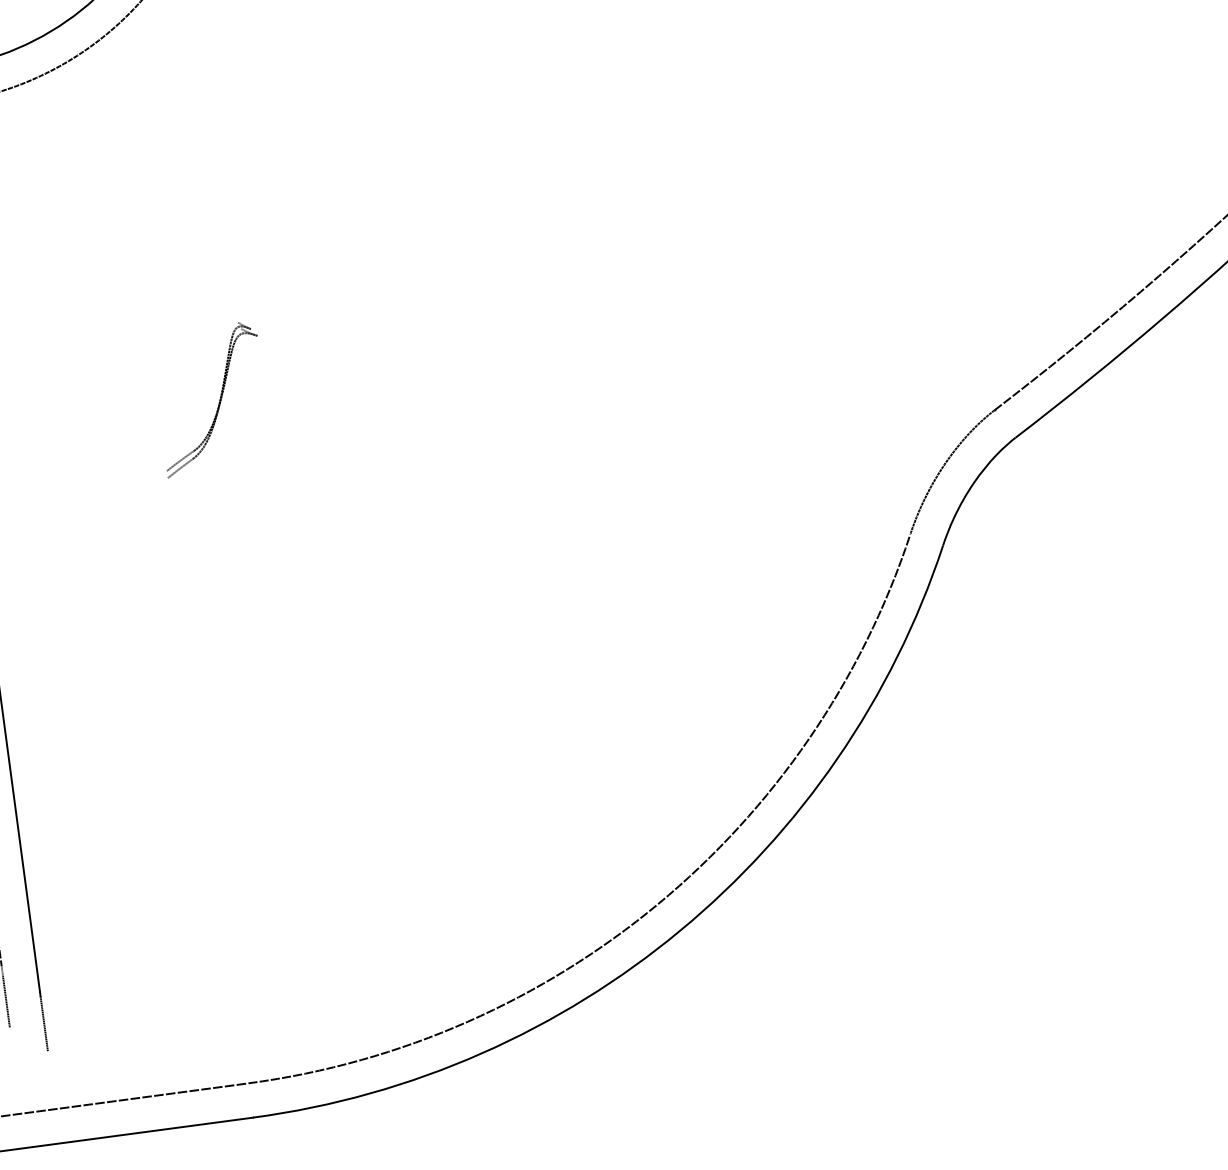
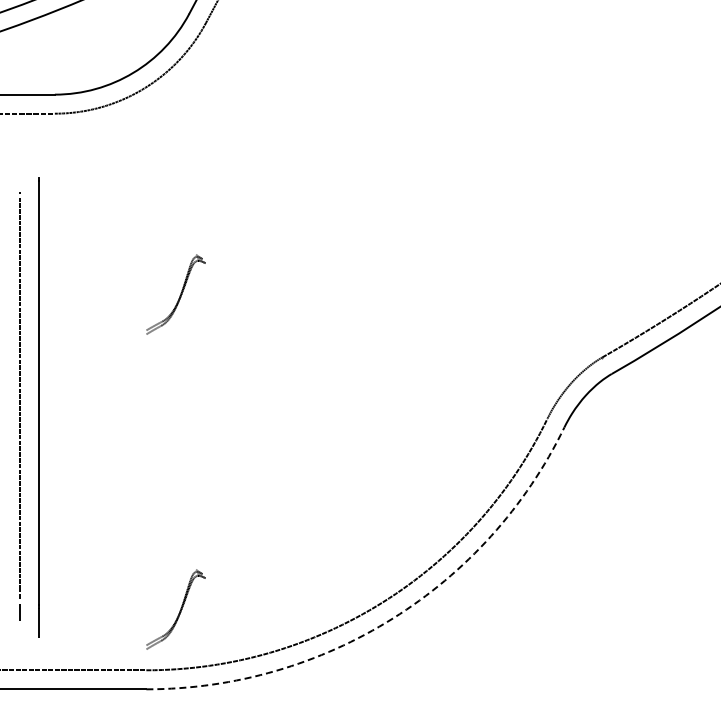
arc: (679, 930) -> (392, 618), solid -> dashed
part: (286, 966) -> (175, 609), added

